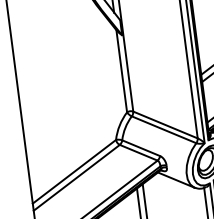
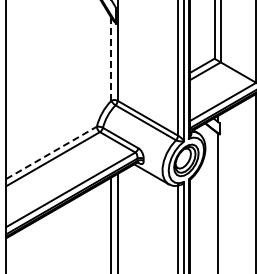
line: (121, 70) -> (111, 58), solid -> dashed
line: (74, 171) -> (51, 152), solid -> dashed

